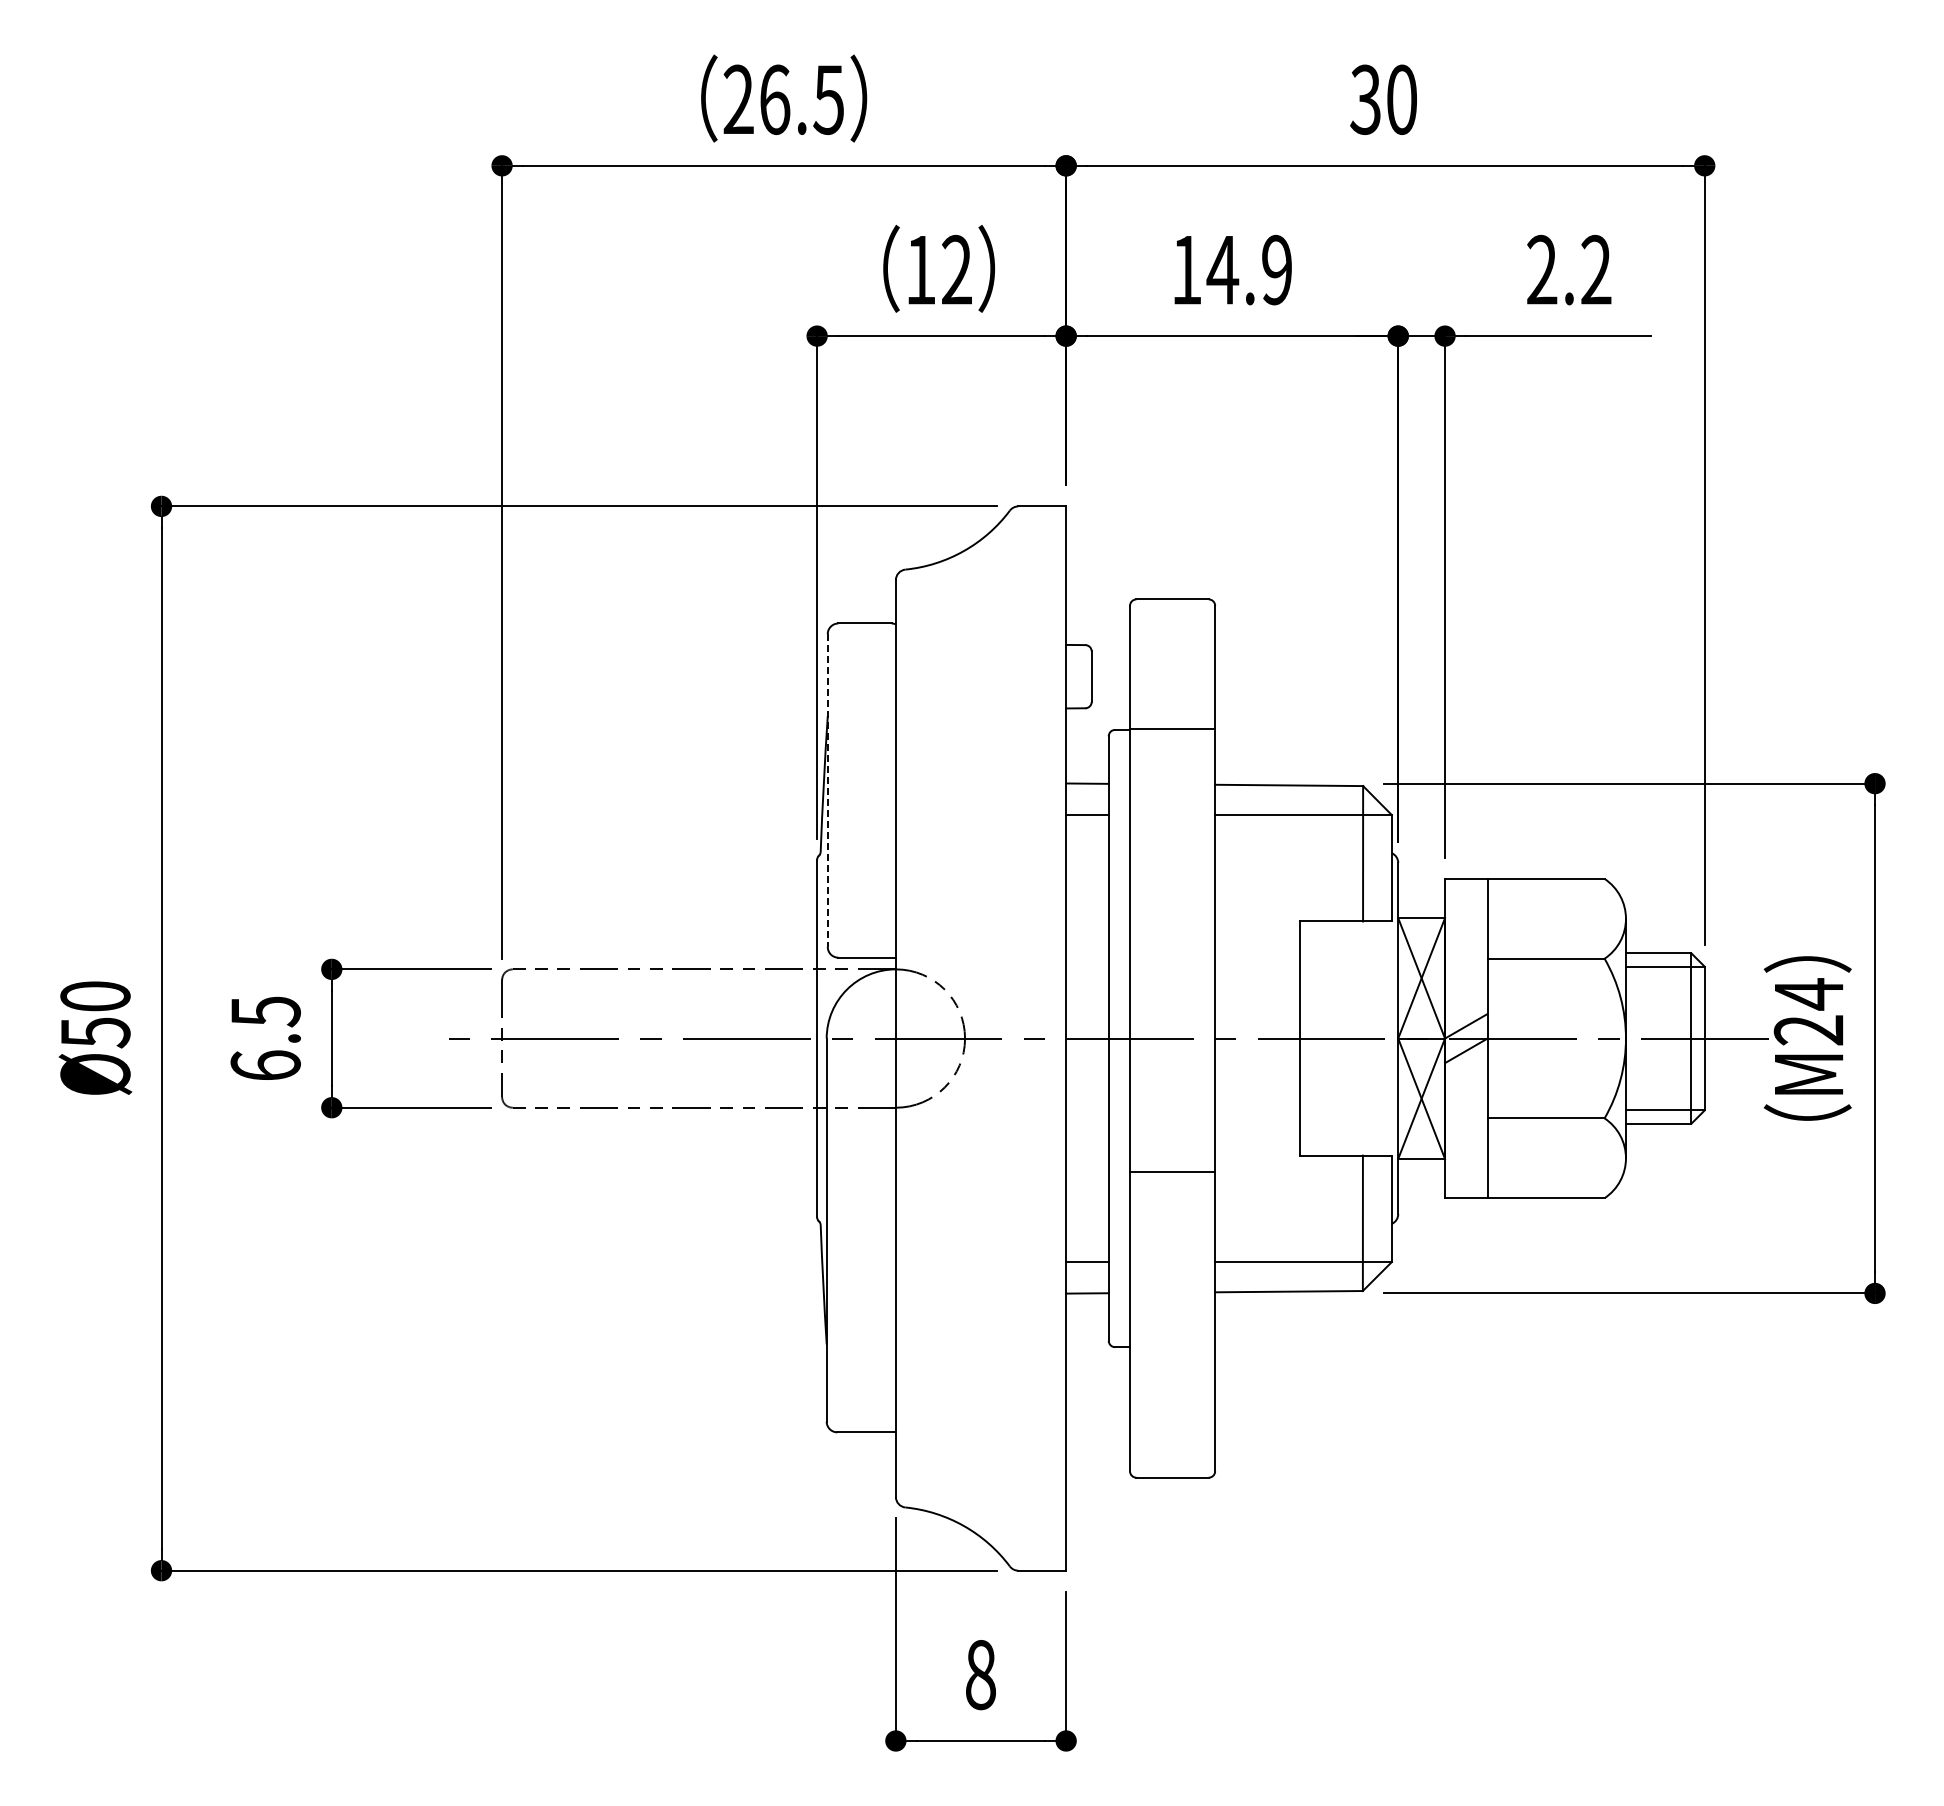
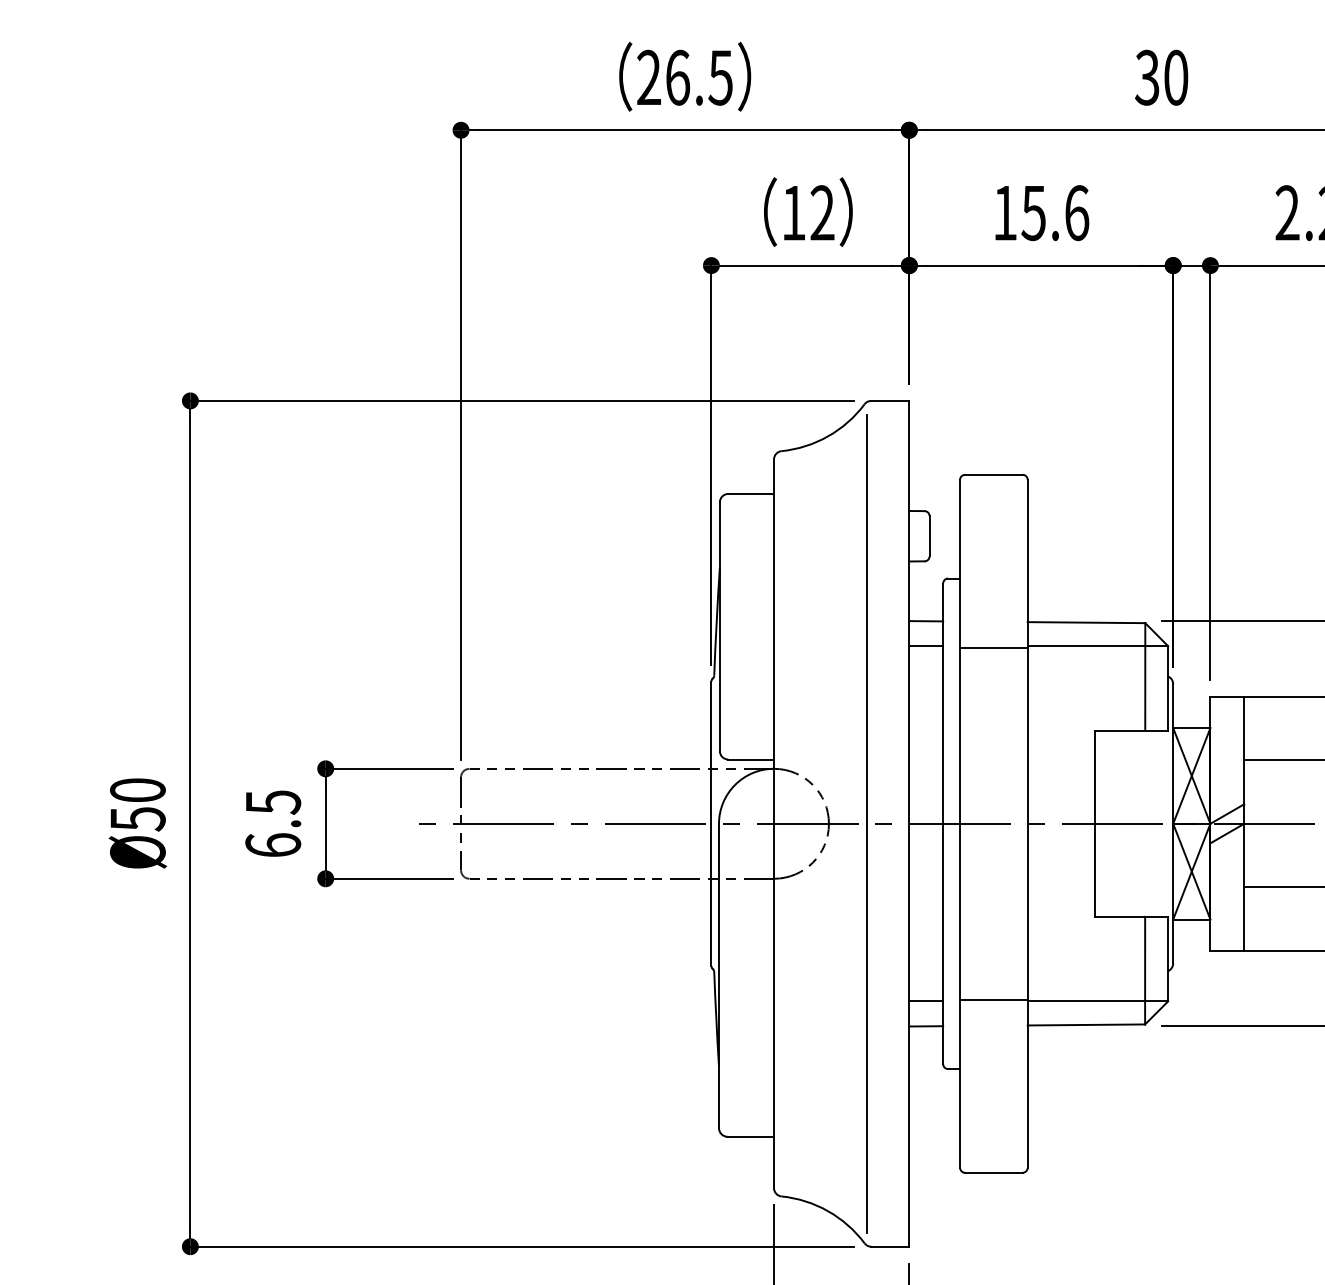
text: (1249, 269) -> (1055, 212), 14.9 -> 15.6
line: (1172, 729) -> (993, 648), moved
line: (827, 791) -> (719, 627), dashed -> solid
line: (1012, 1038) -> (866, 823), added
line: (1172, 1171) -> (993, 999), moved

